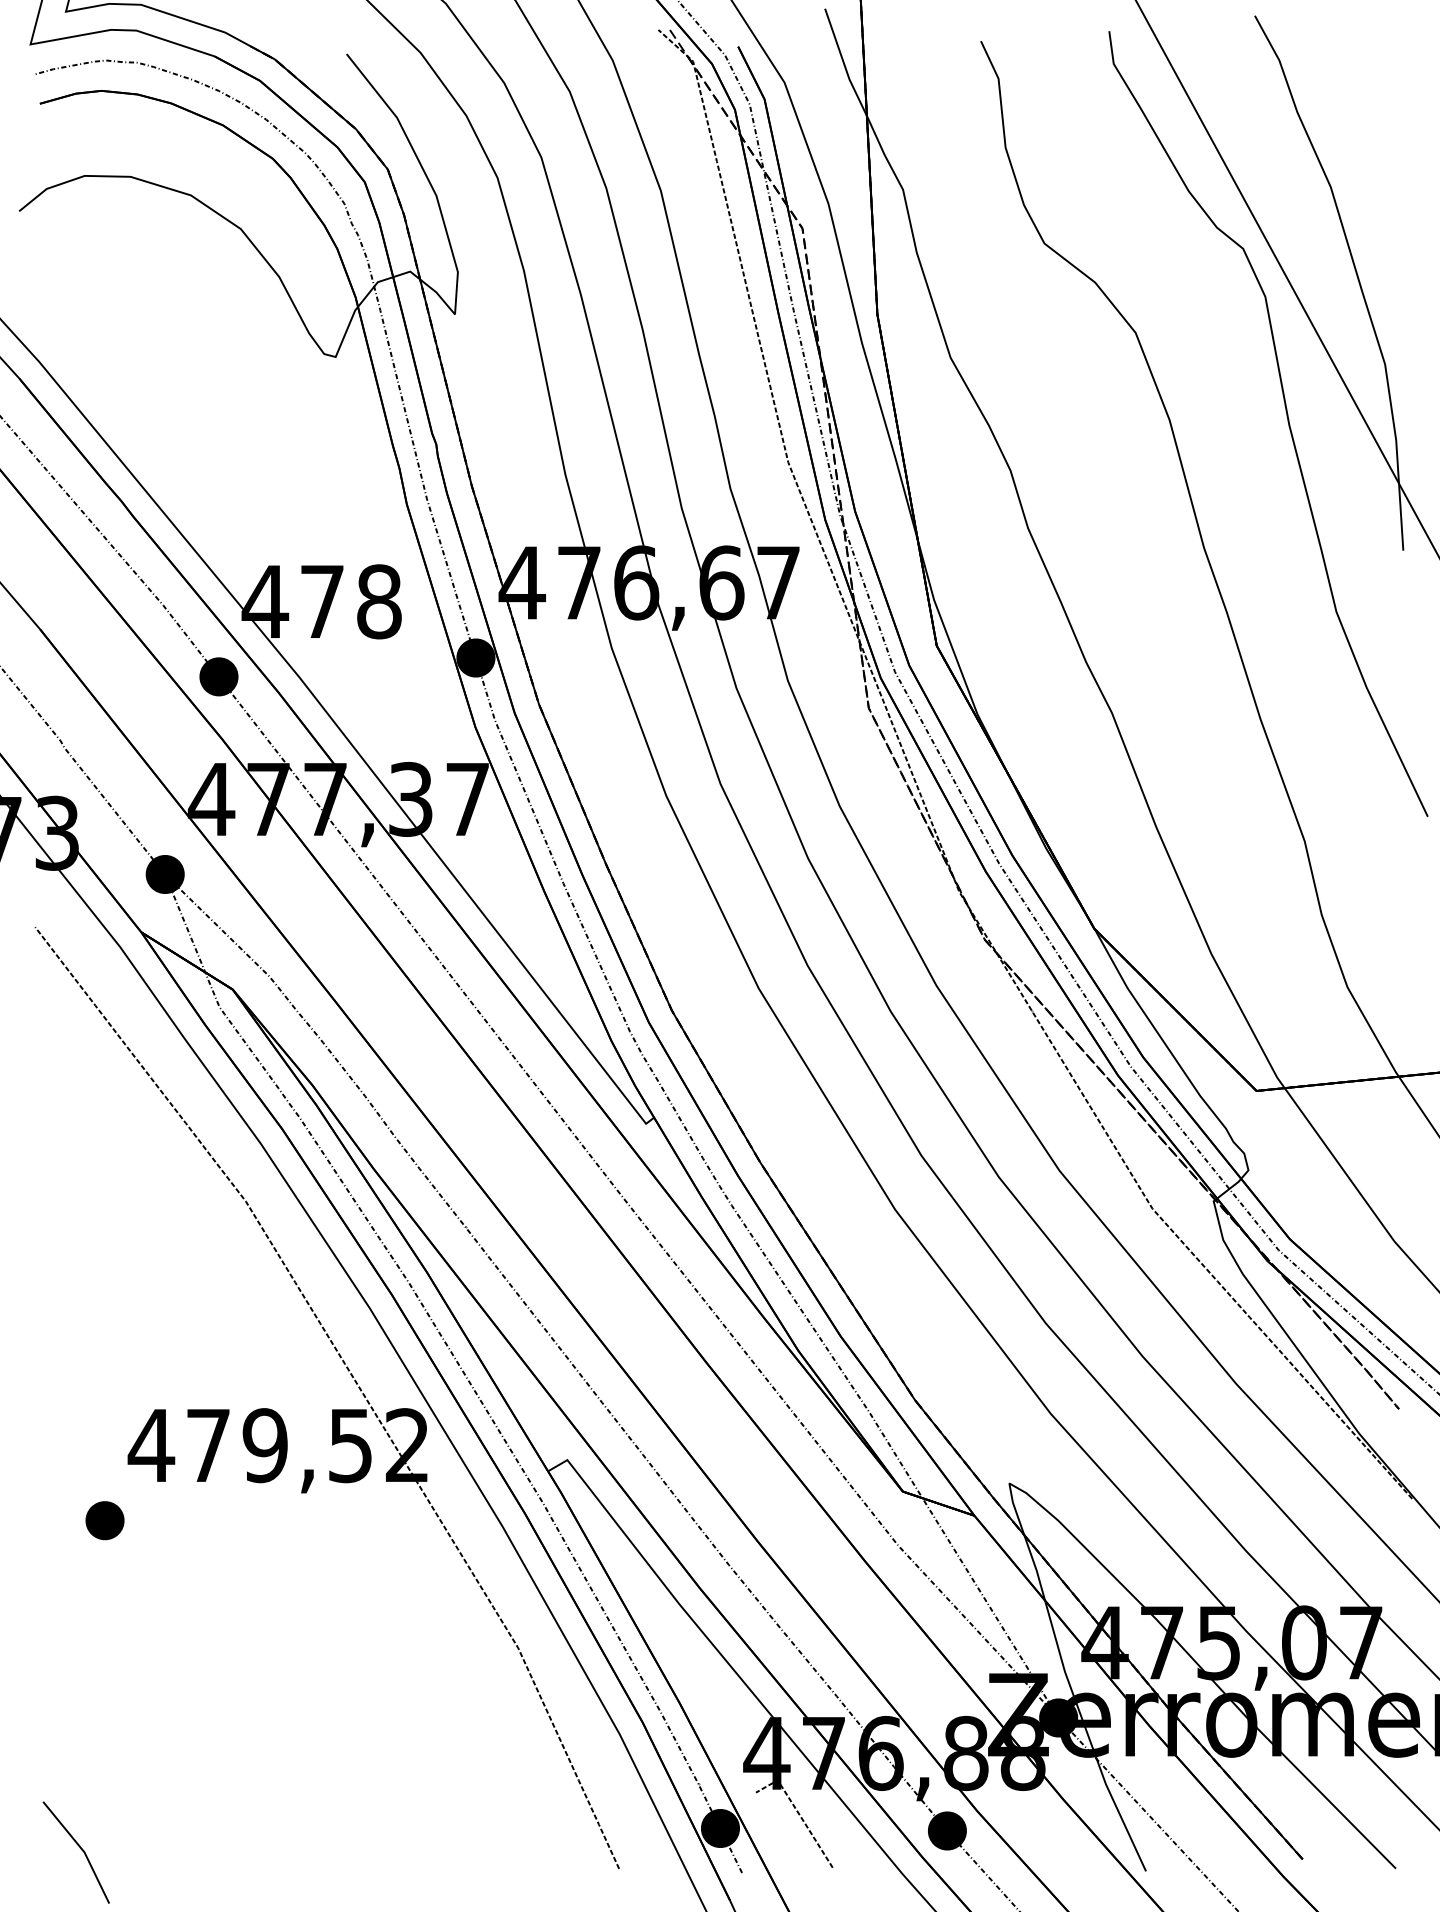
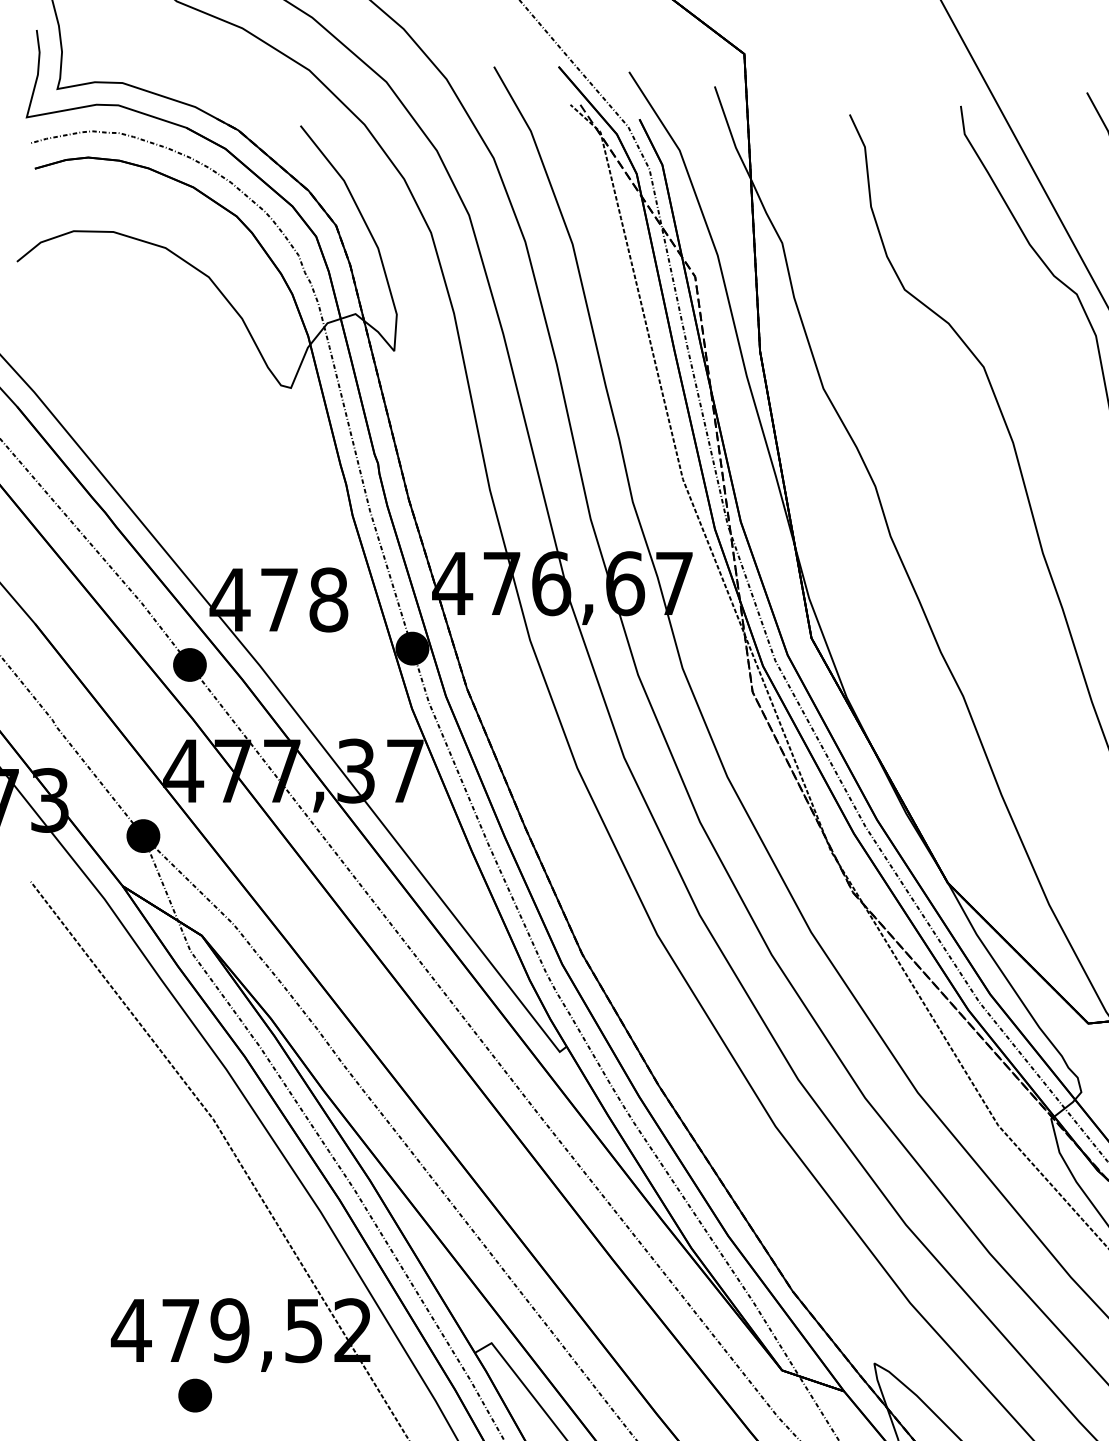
part: (104, 1520) -> (194, 1395), moved

